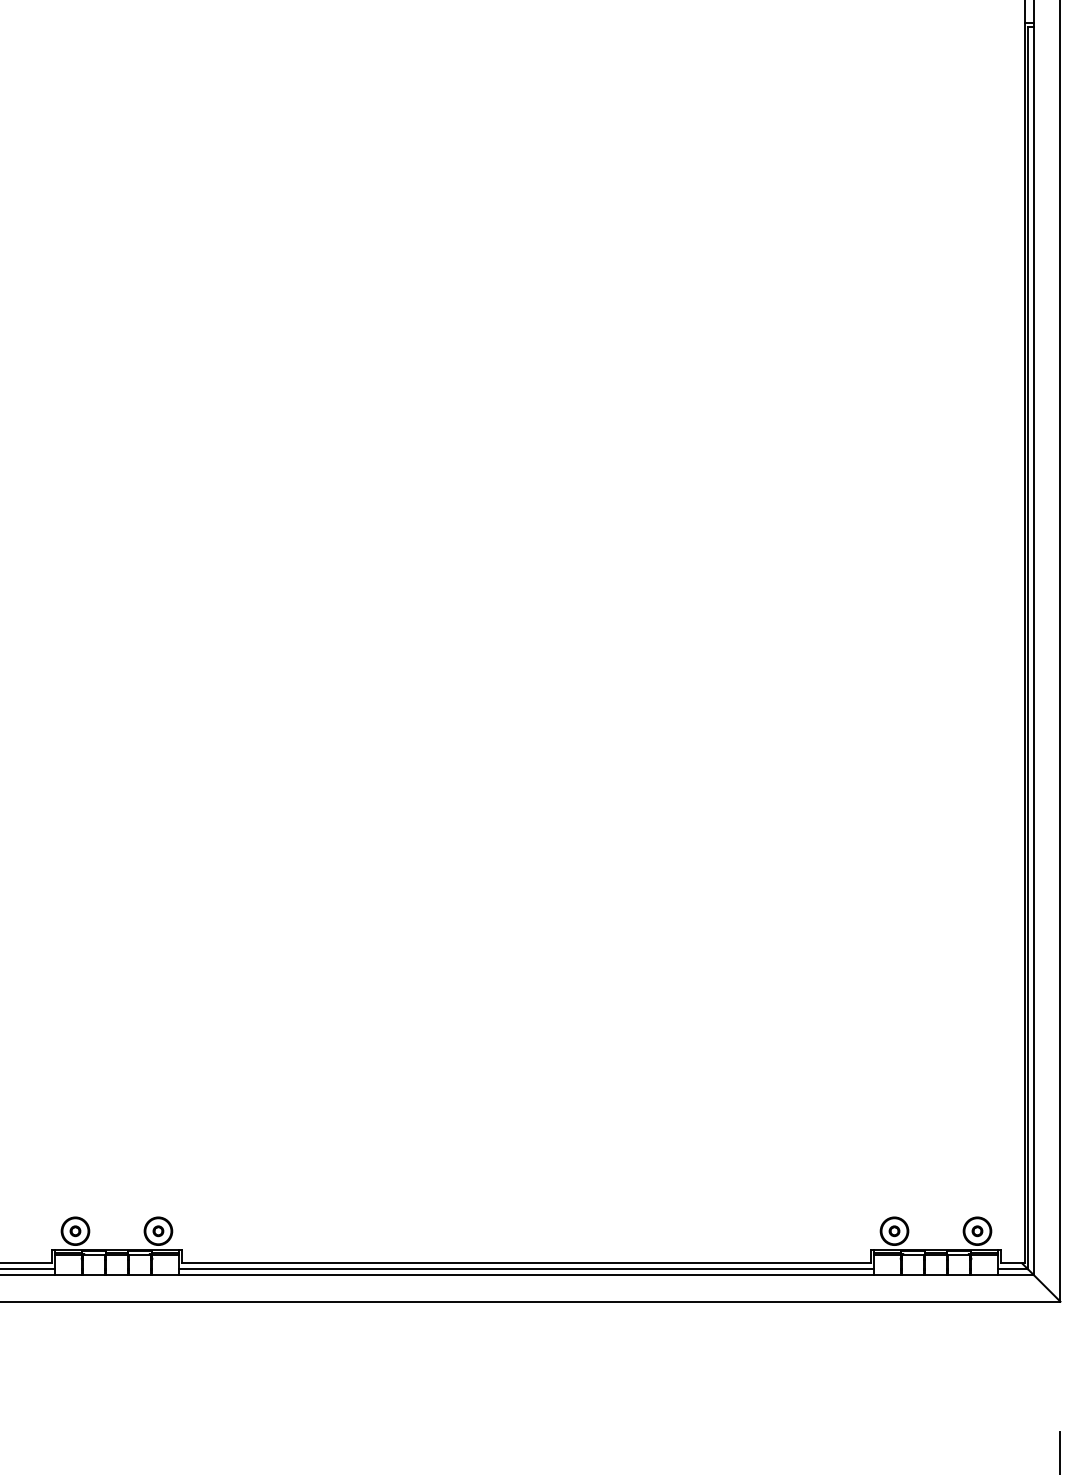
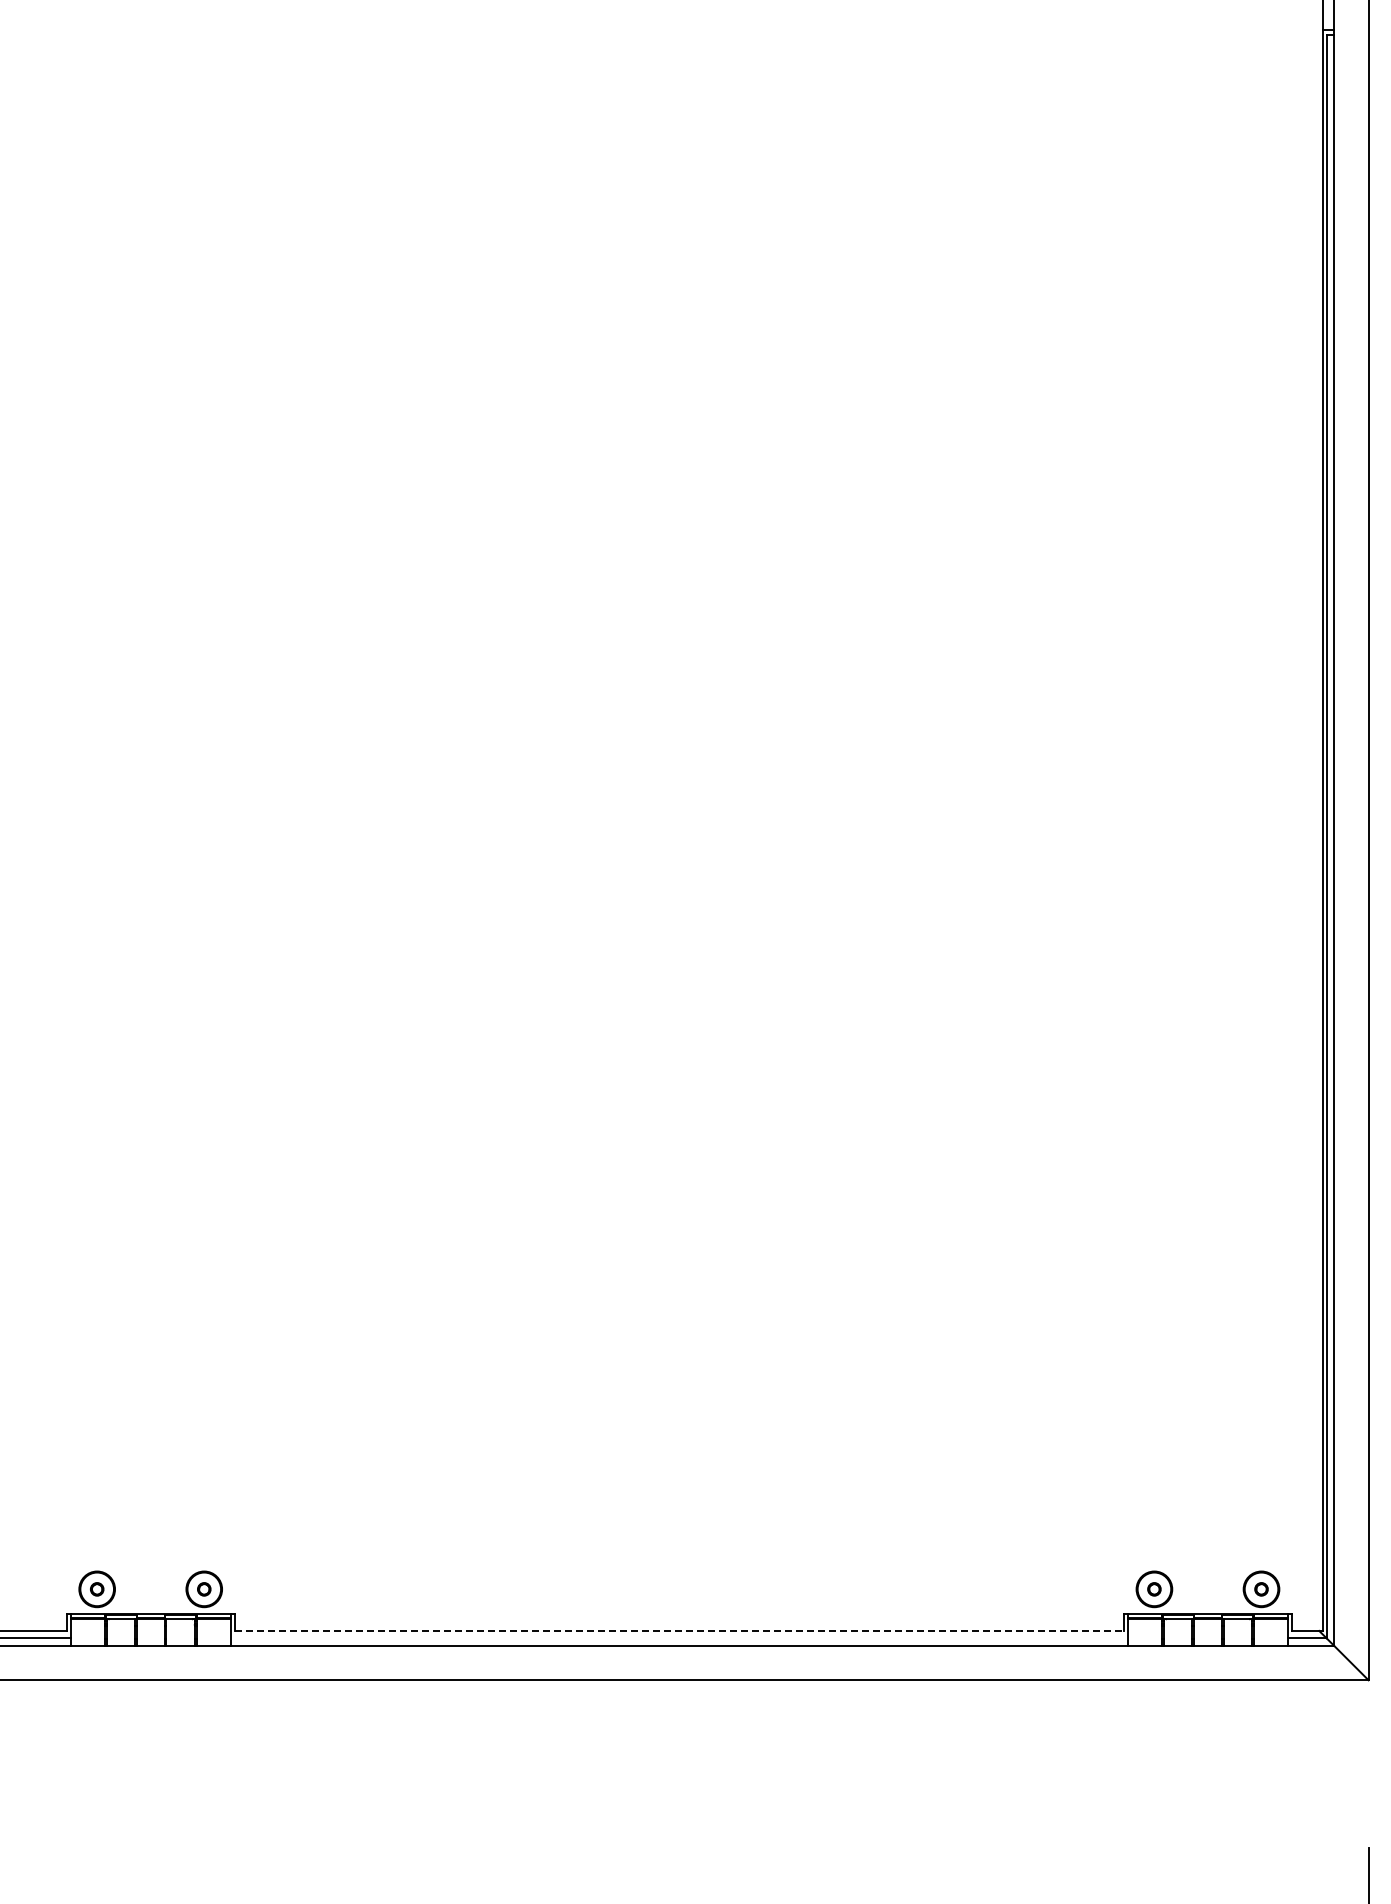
line: (526, 1263) -> (679, 1630), solid -> dashed
line: (526, 1269) -> (679, 1638), removed

